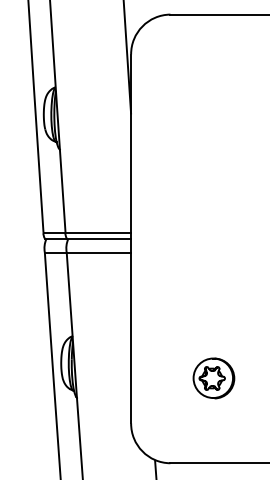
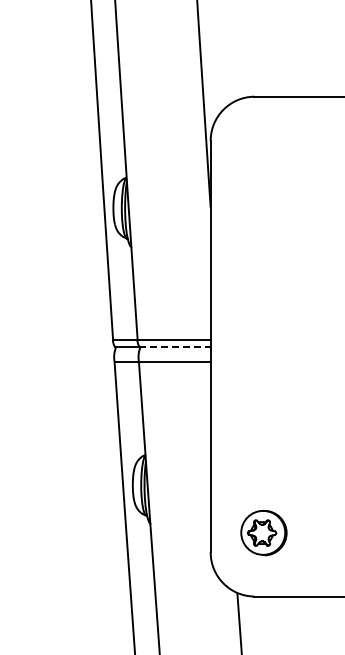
line: (99, 238) -> (175, 346), solid -> dashed
part: (213, 378) -> (263, 533), moved

